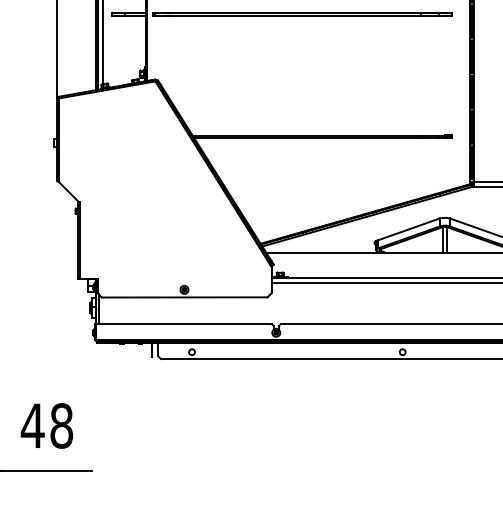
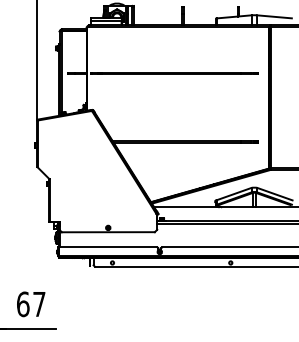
text: (45, 426) -> (30, 304), 48 -> 67

